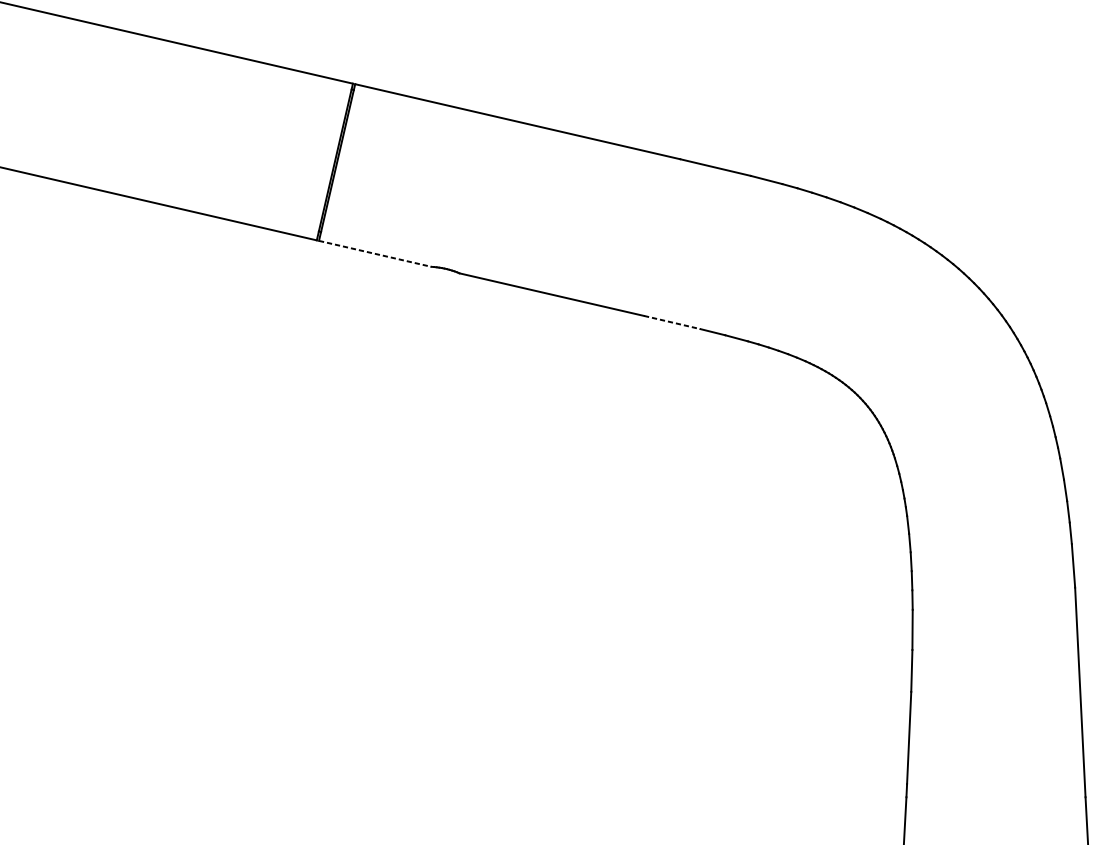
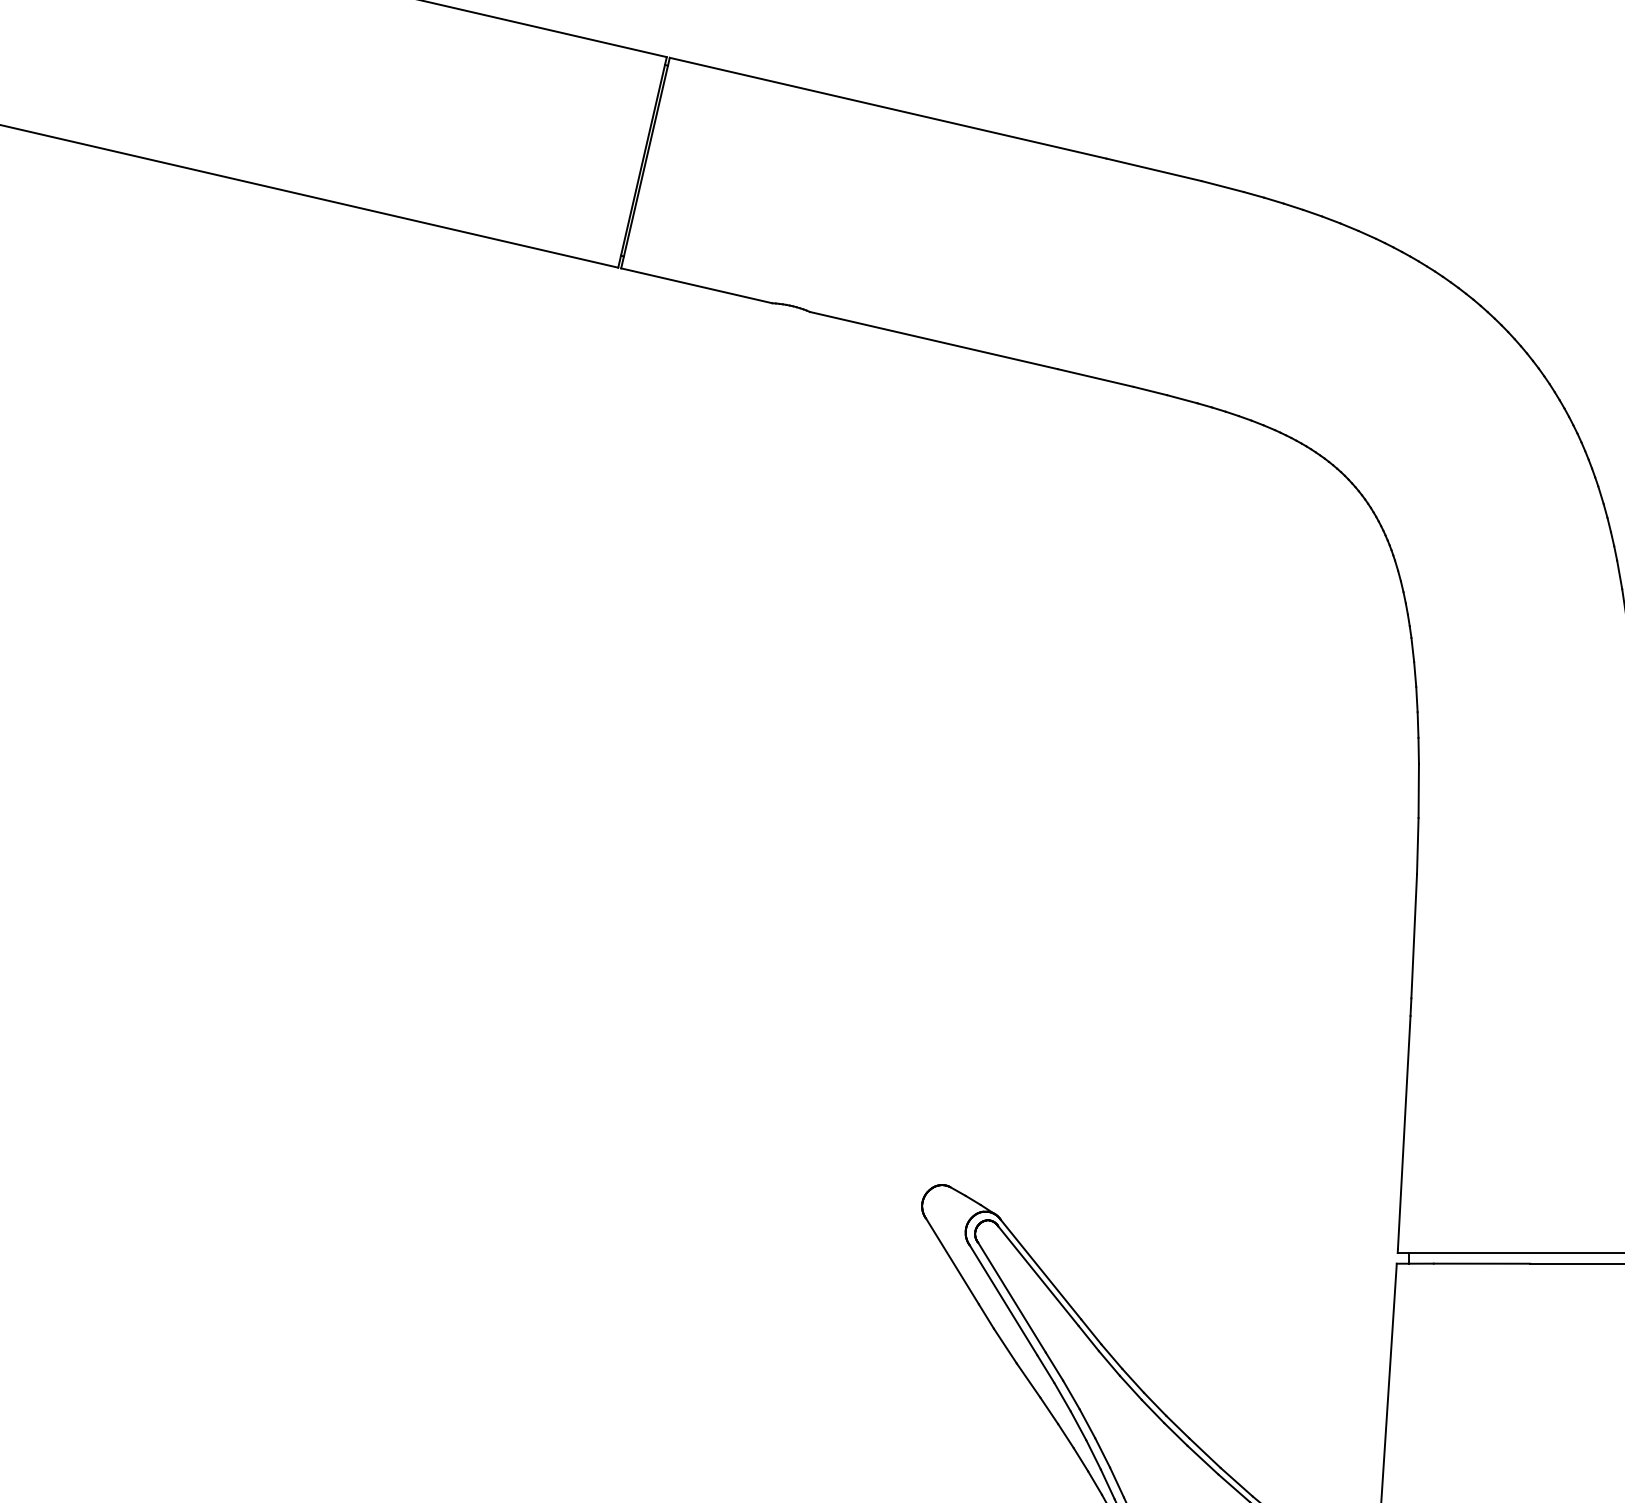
line: (375, 253) -> (696, 285), dashed -> solid
line: (671, 322) -> (1095, 378), dashed -> solid

